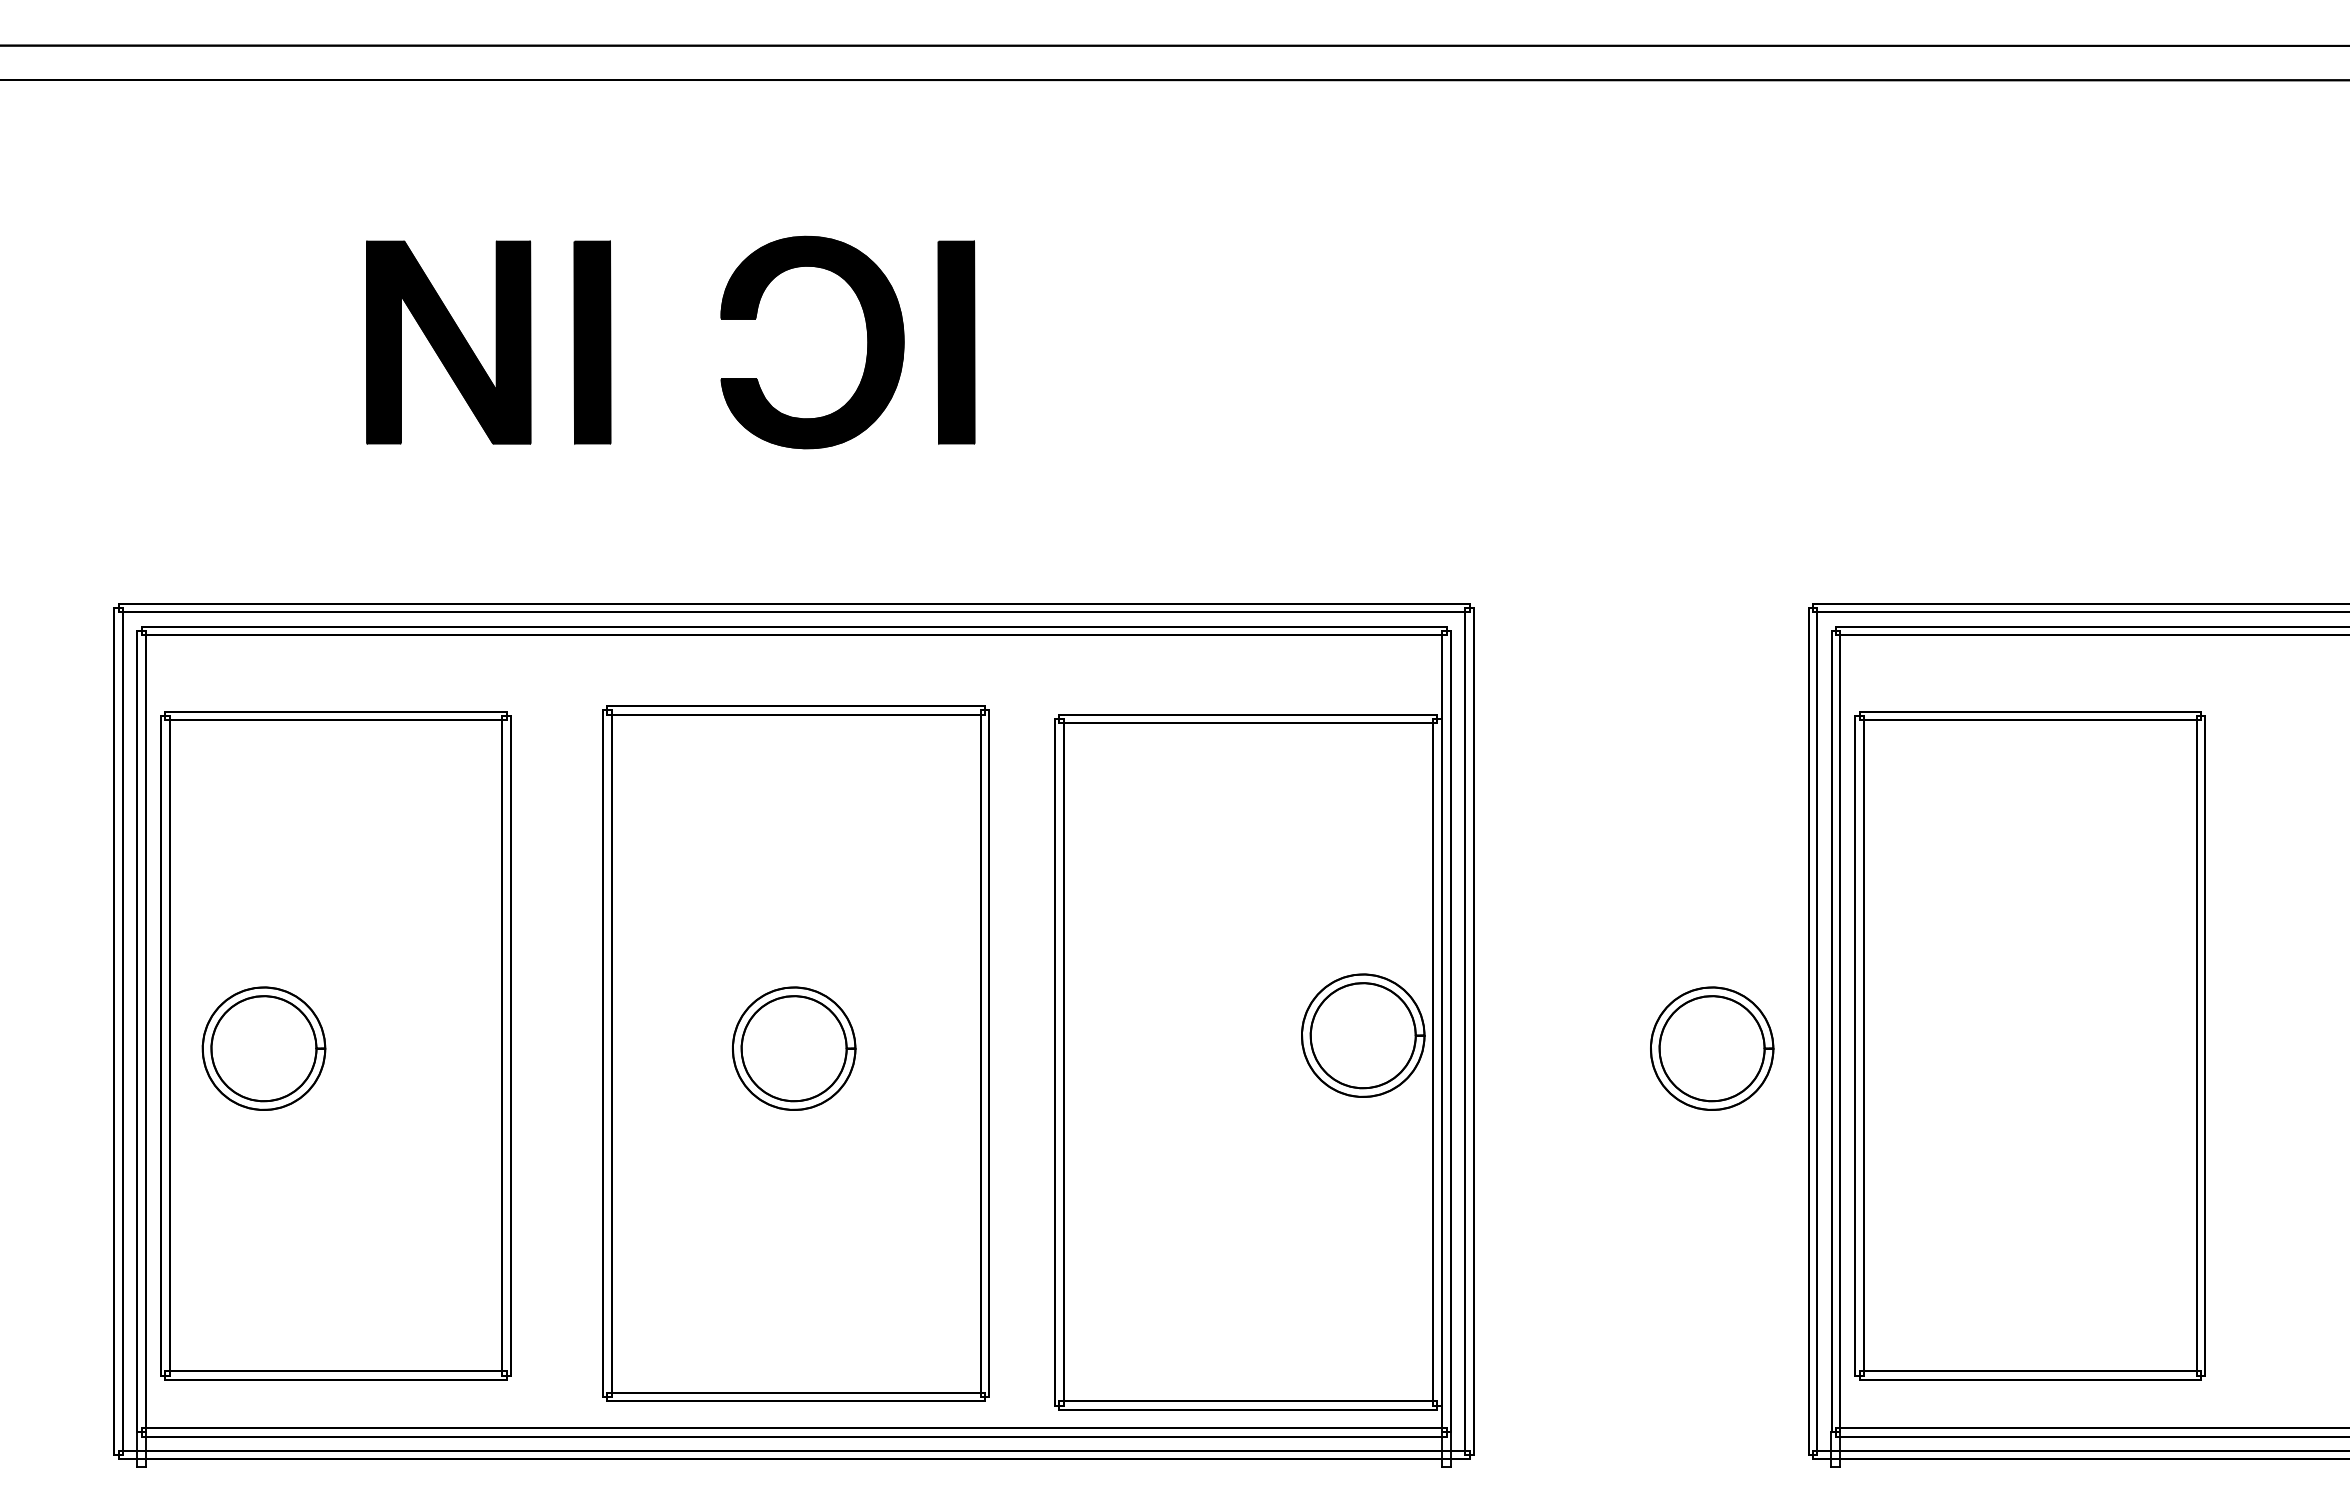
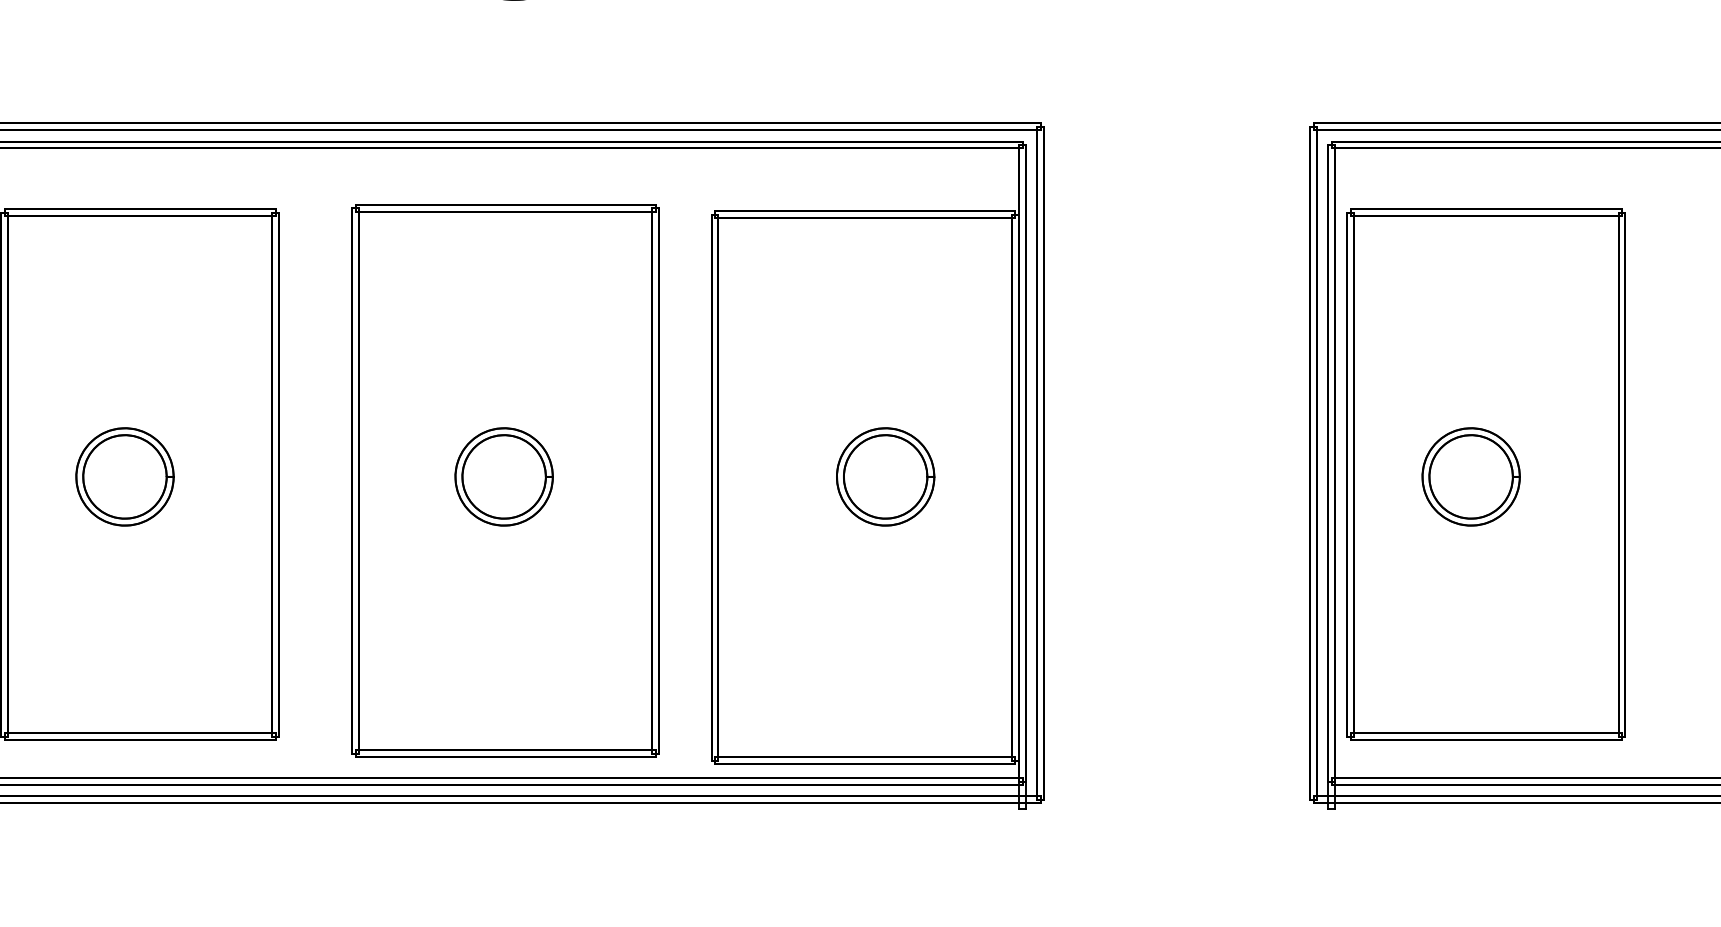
part: (1363, 1035) -> (885, 476), moved
part: (263, 1048) -> (124, 476), moved
part: (1712, 1048) -> (1471, 476), moved

